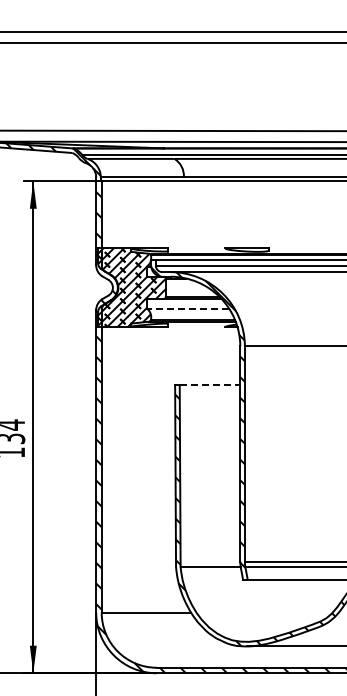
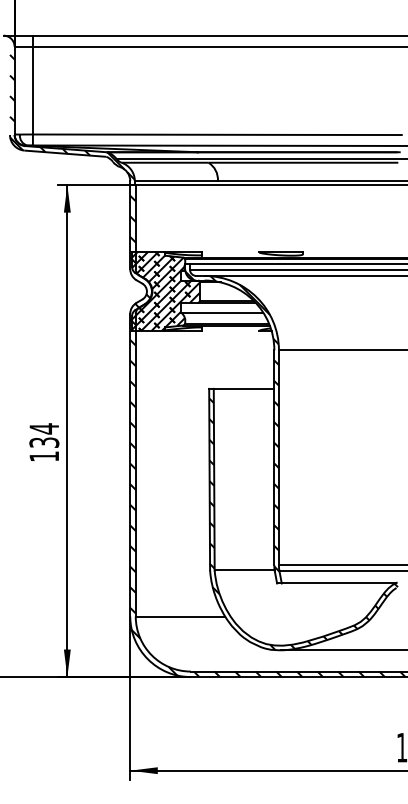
line: (187, 308) -> (221, 312), dashed -> solid
line: (210, 384) -> (244, 388), dashed -> solid

